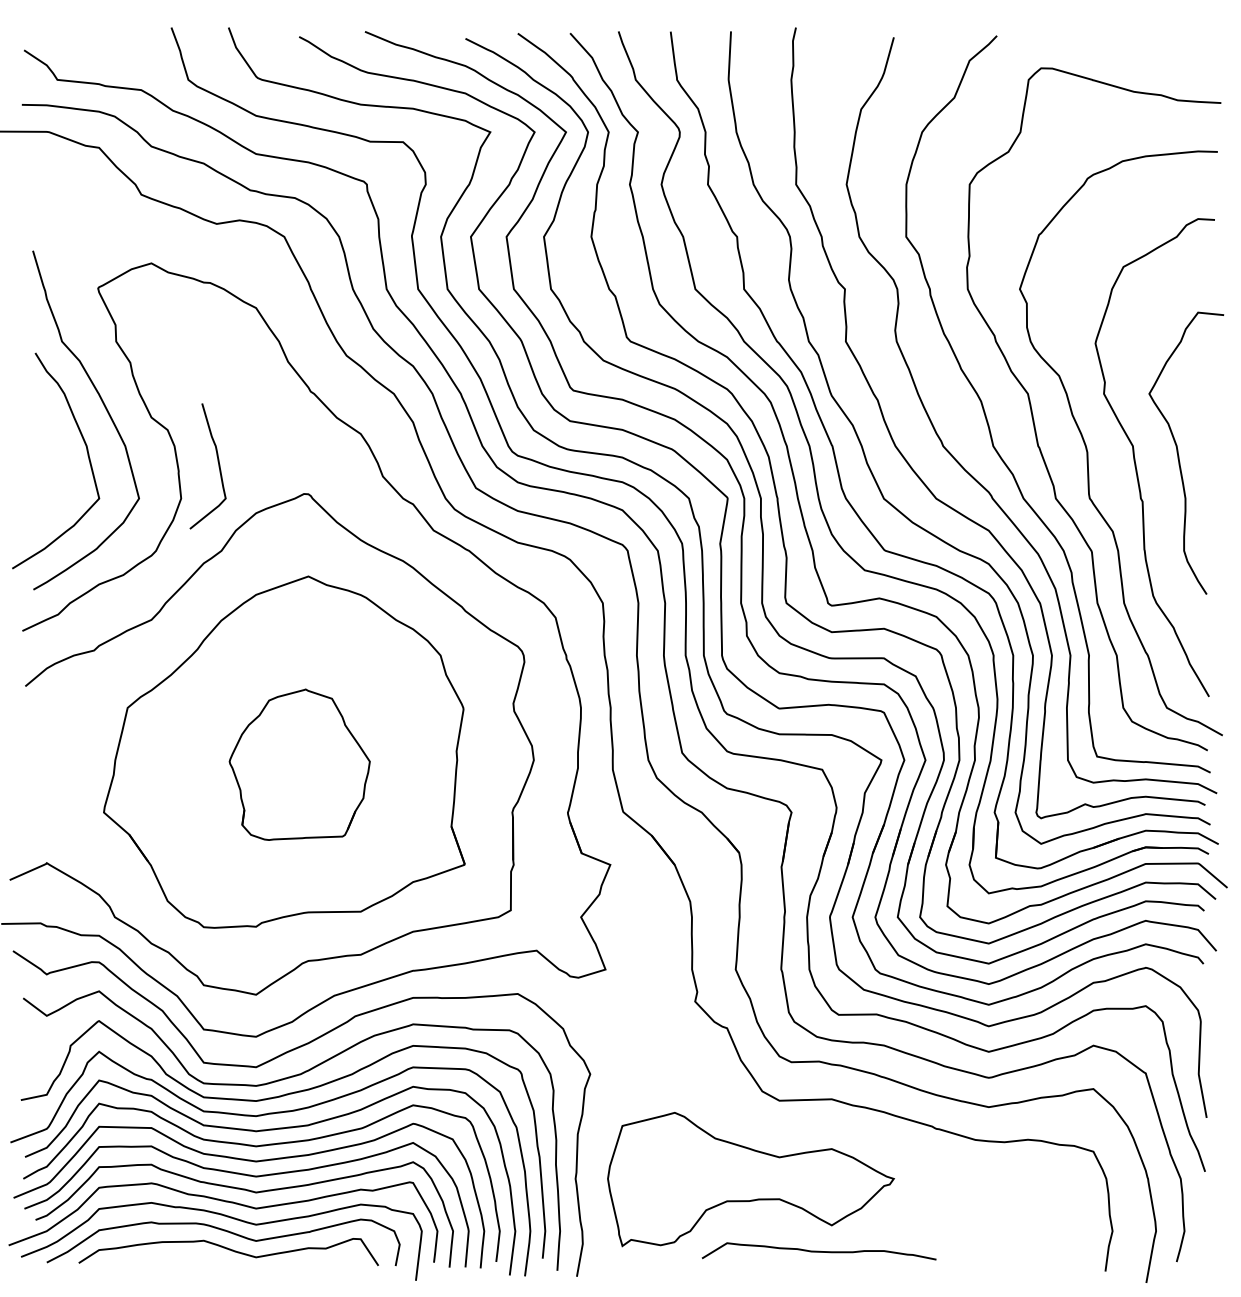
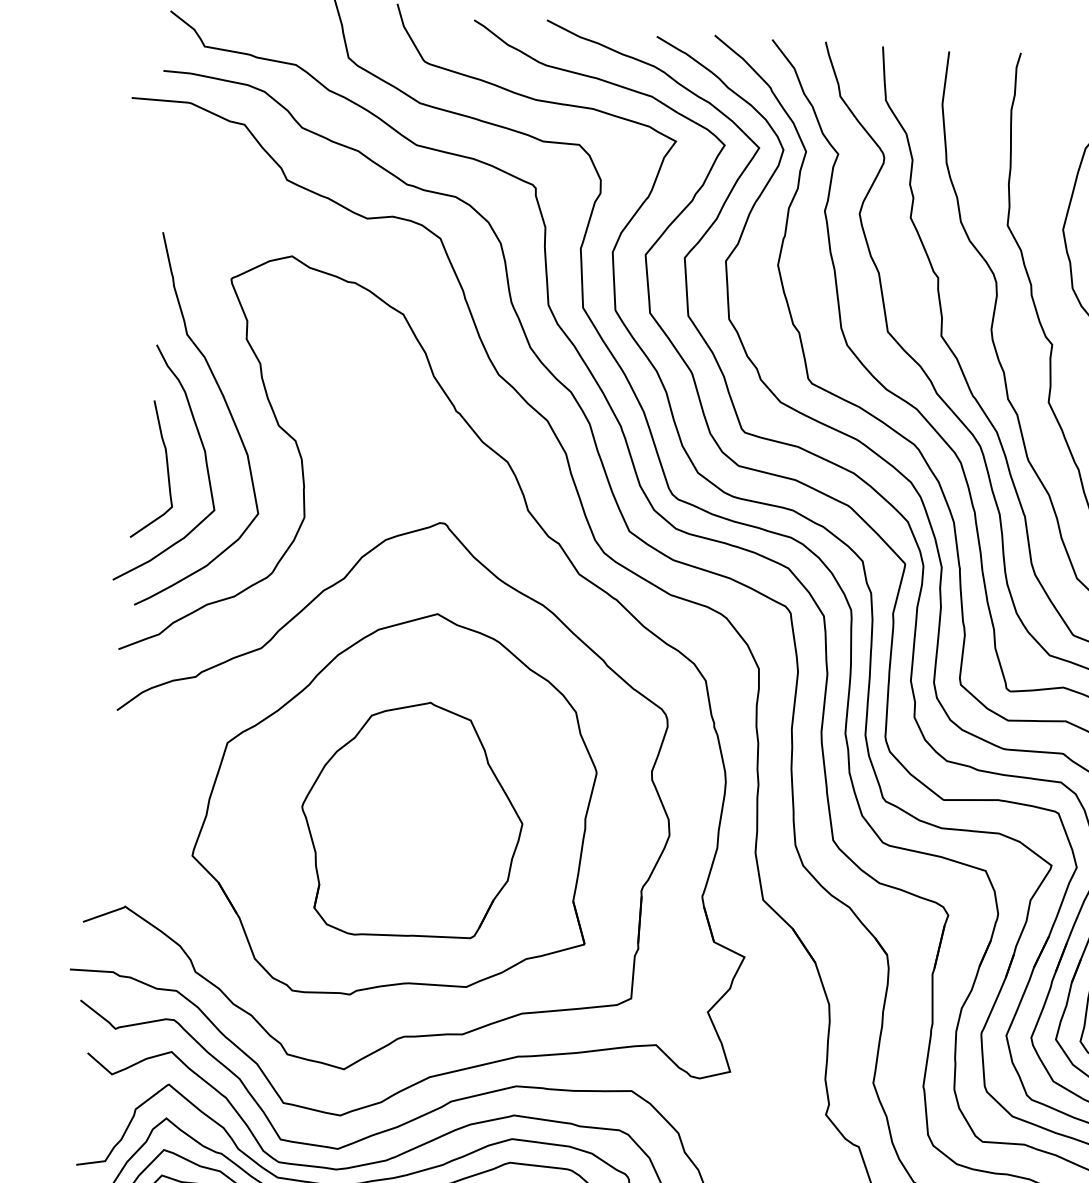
curve: (218, 466) -> (166, 471), moved
part: (299, 764) -> (411, 819), size x1.43

